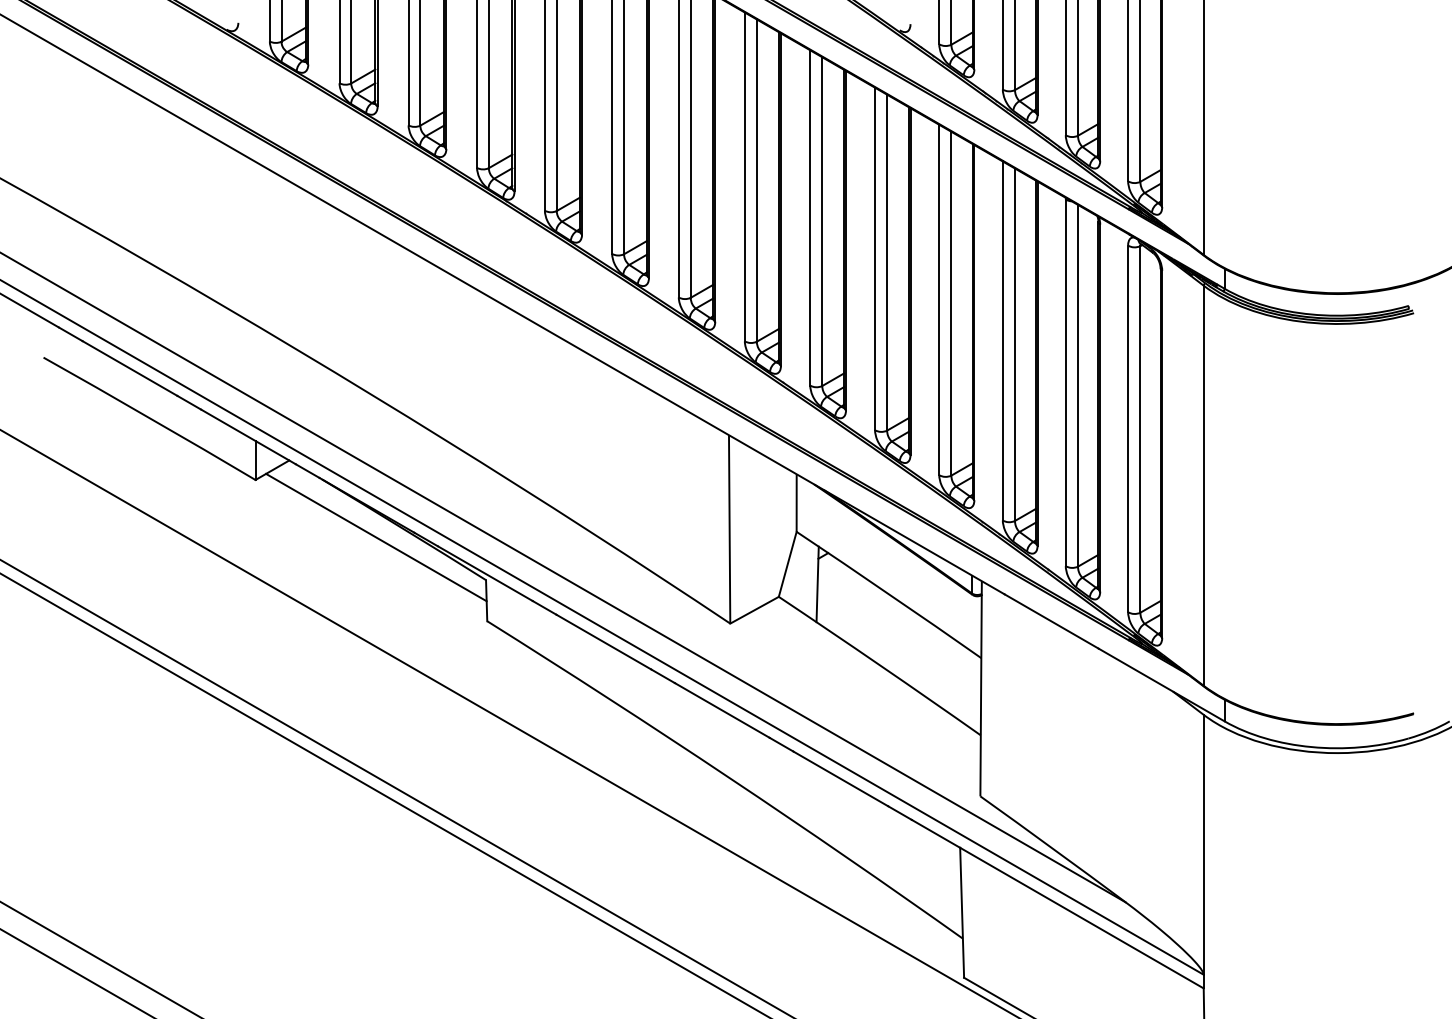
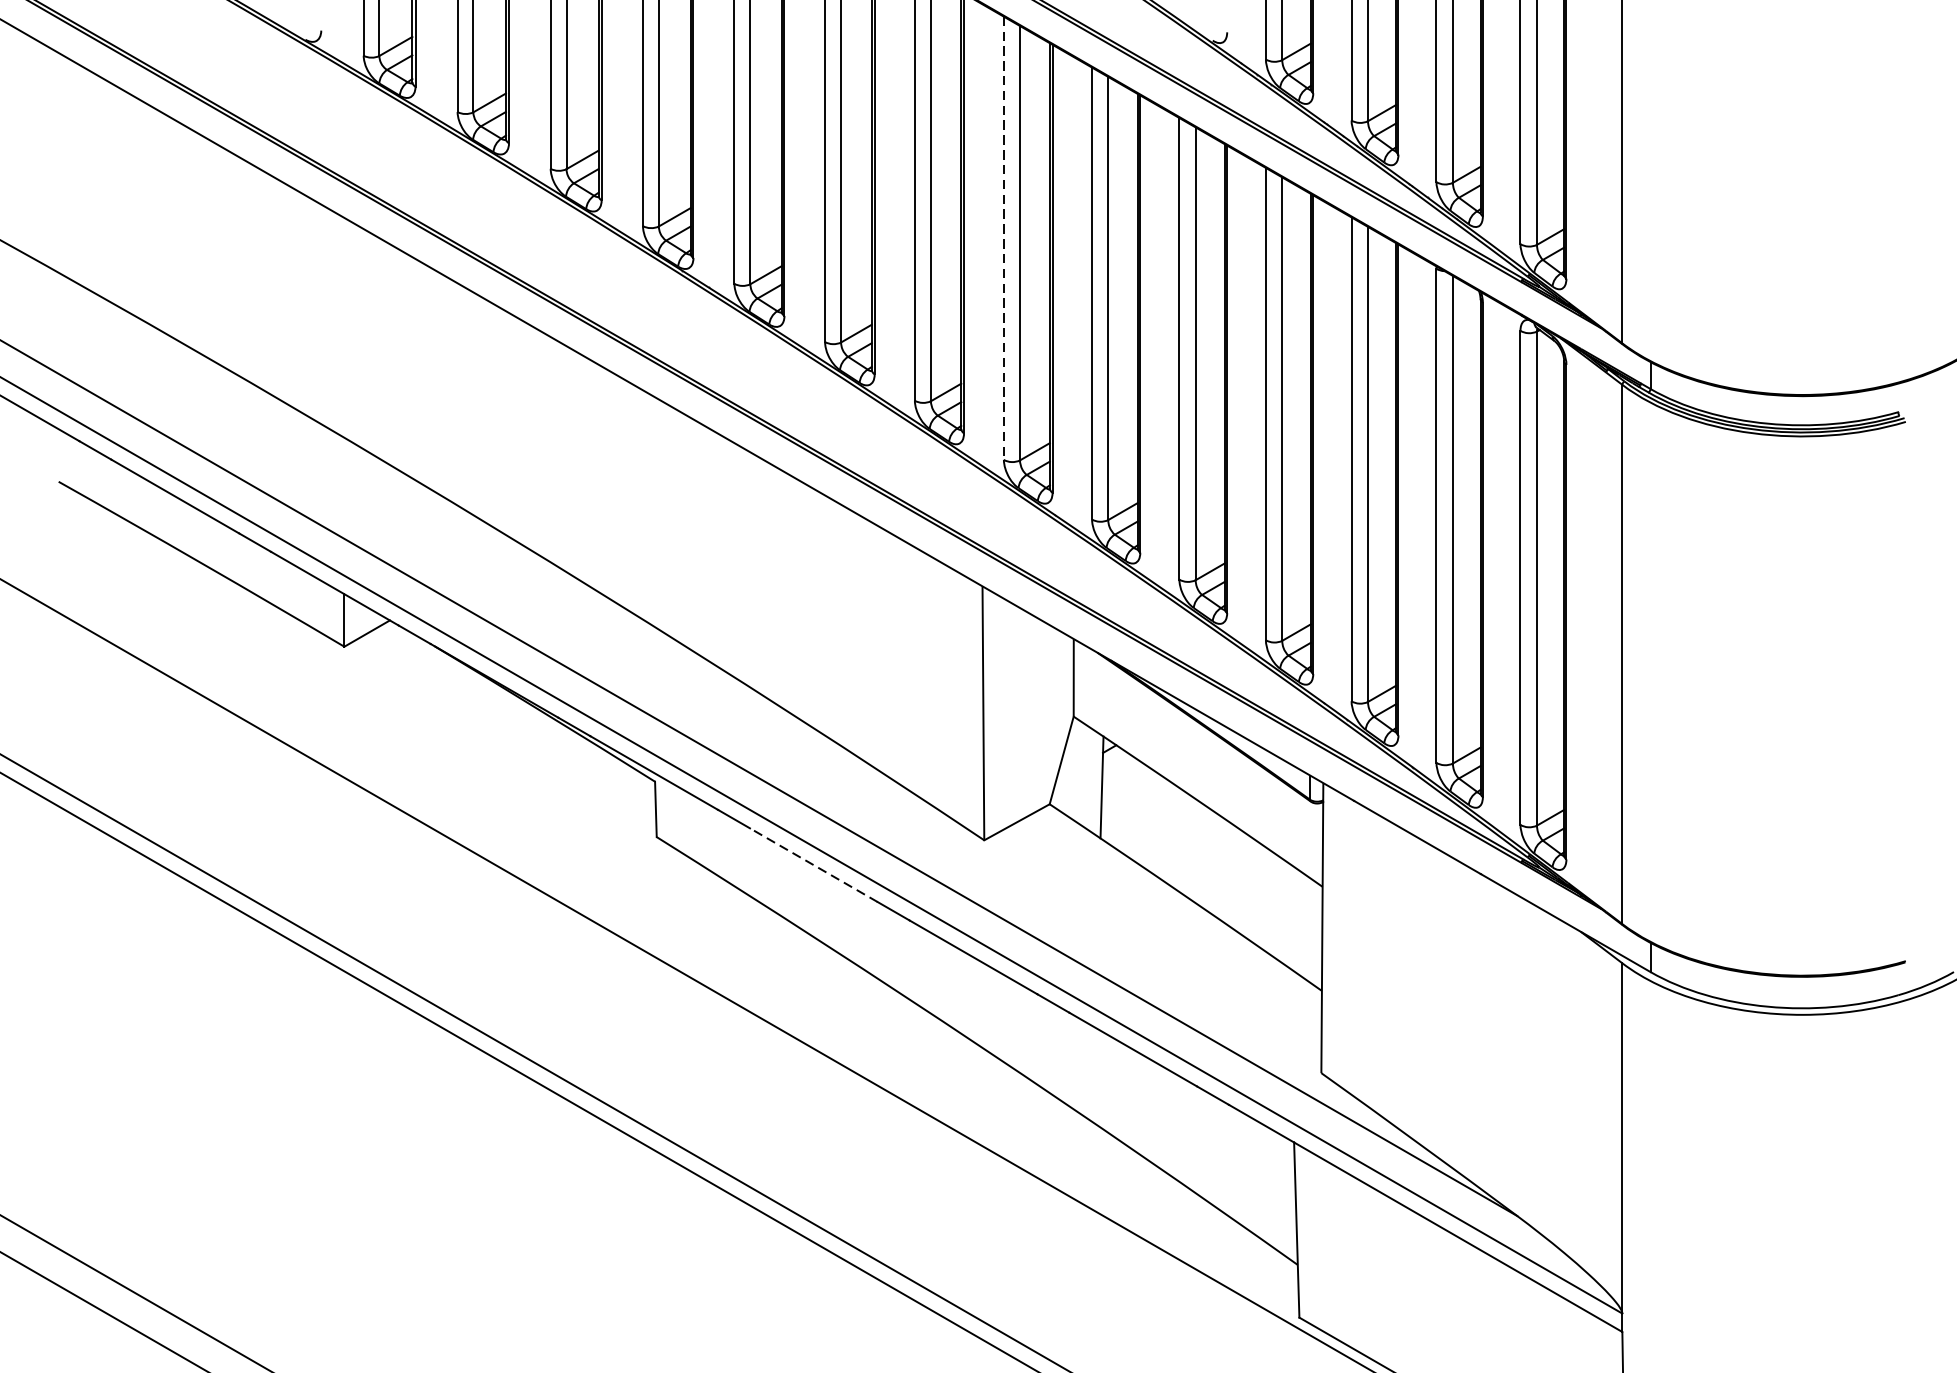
line: (744, 177) -> (1003, 239), solid -> dashed
line: (376, 537) -> (507, 724), removed
line: (603, 642) -> (813, 865), solid -> dashed

